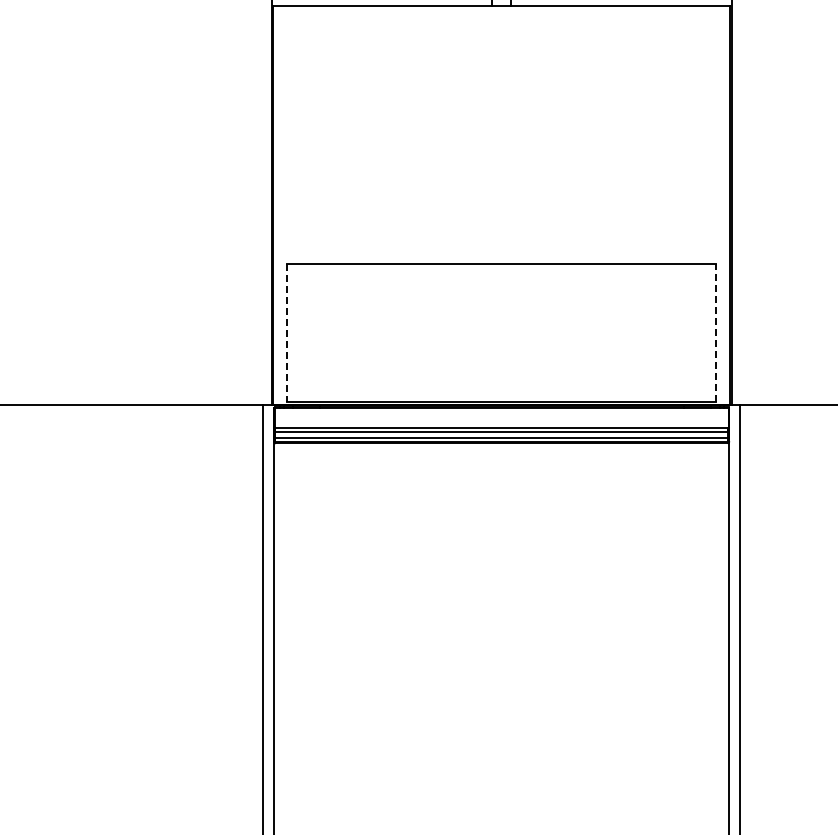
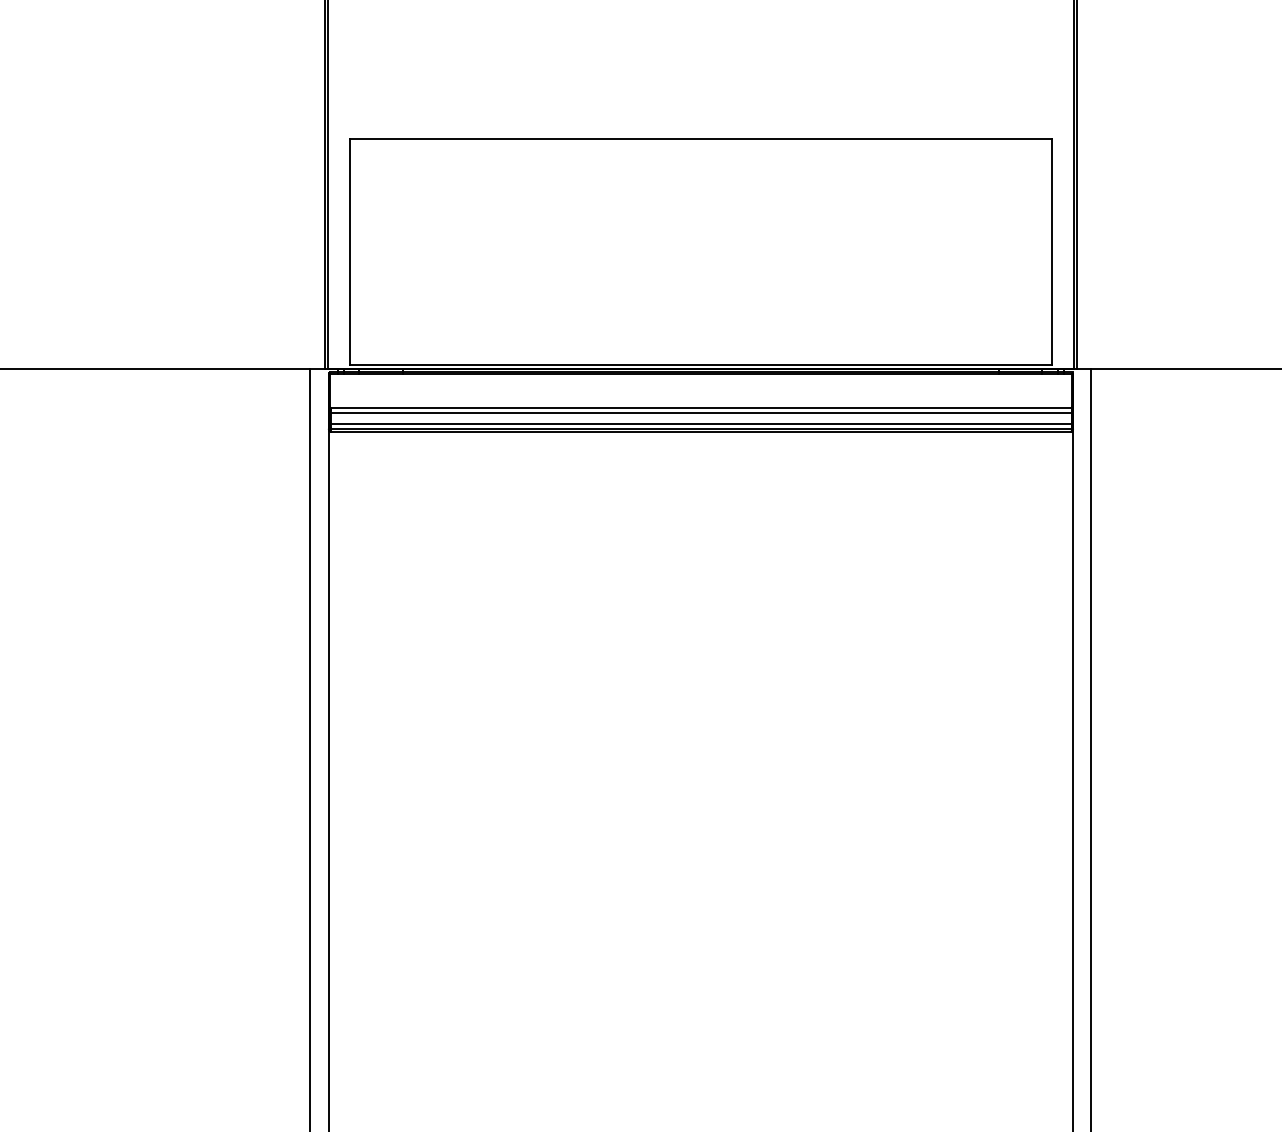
line: (716, 332) -> (1052, 250), dashed -> solid
line: (287, 333) -> (350, 252), dashed -> solid

